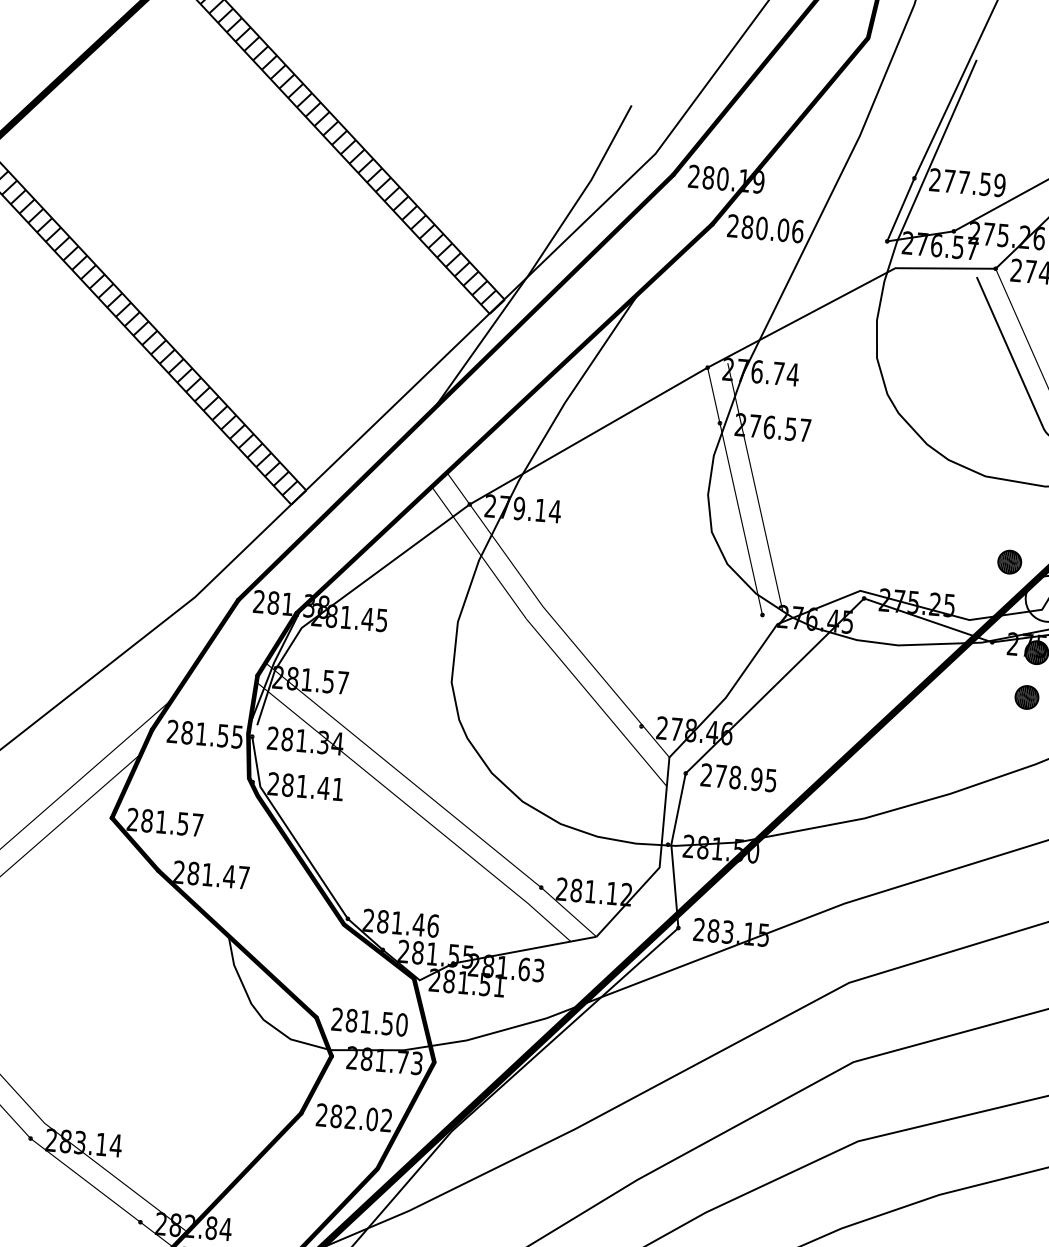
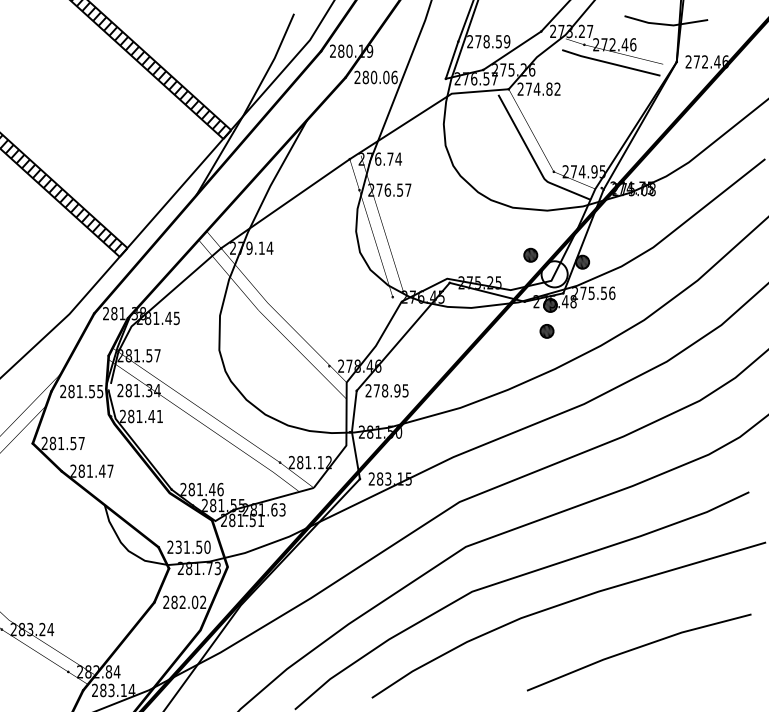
text: (963, 182) -> (486, 41), 277.59 -> 278.59
text: (351, 1019) -> (178, 546), 281.50 -> 231.50
text: (101, 1142) -> (42, 628), 283.14 -> 283.24

